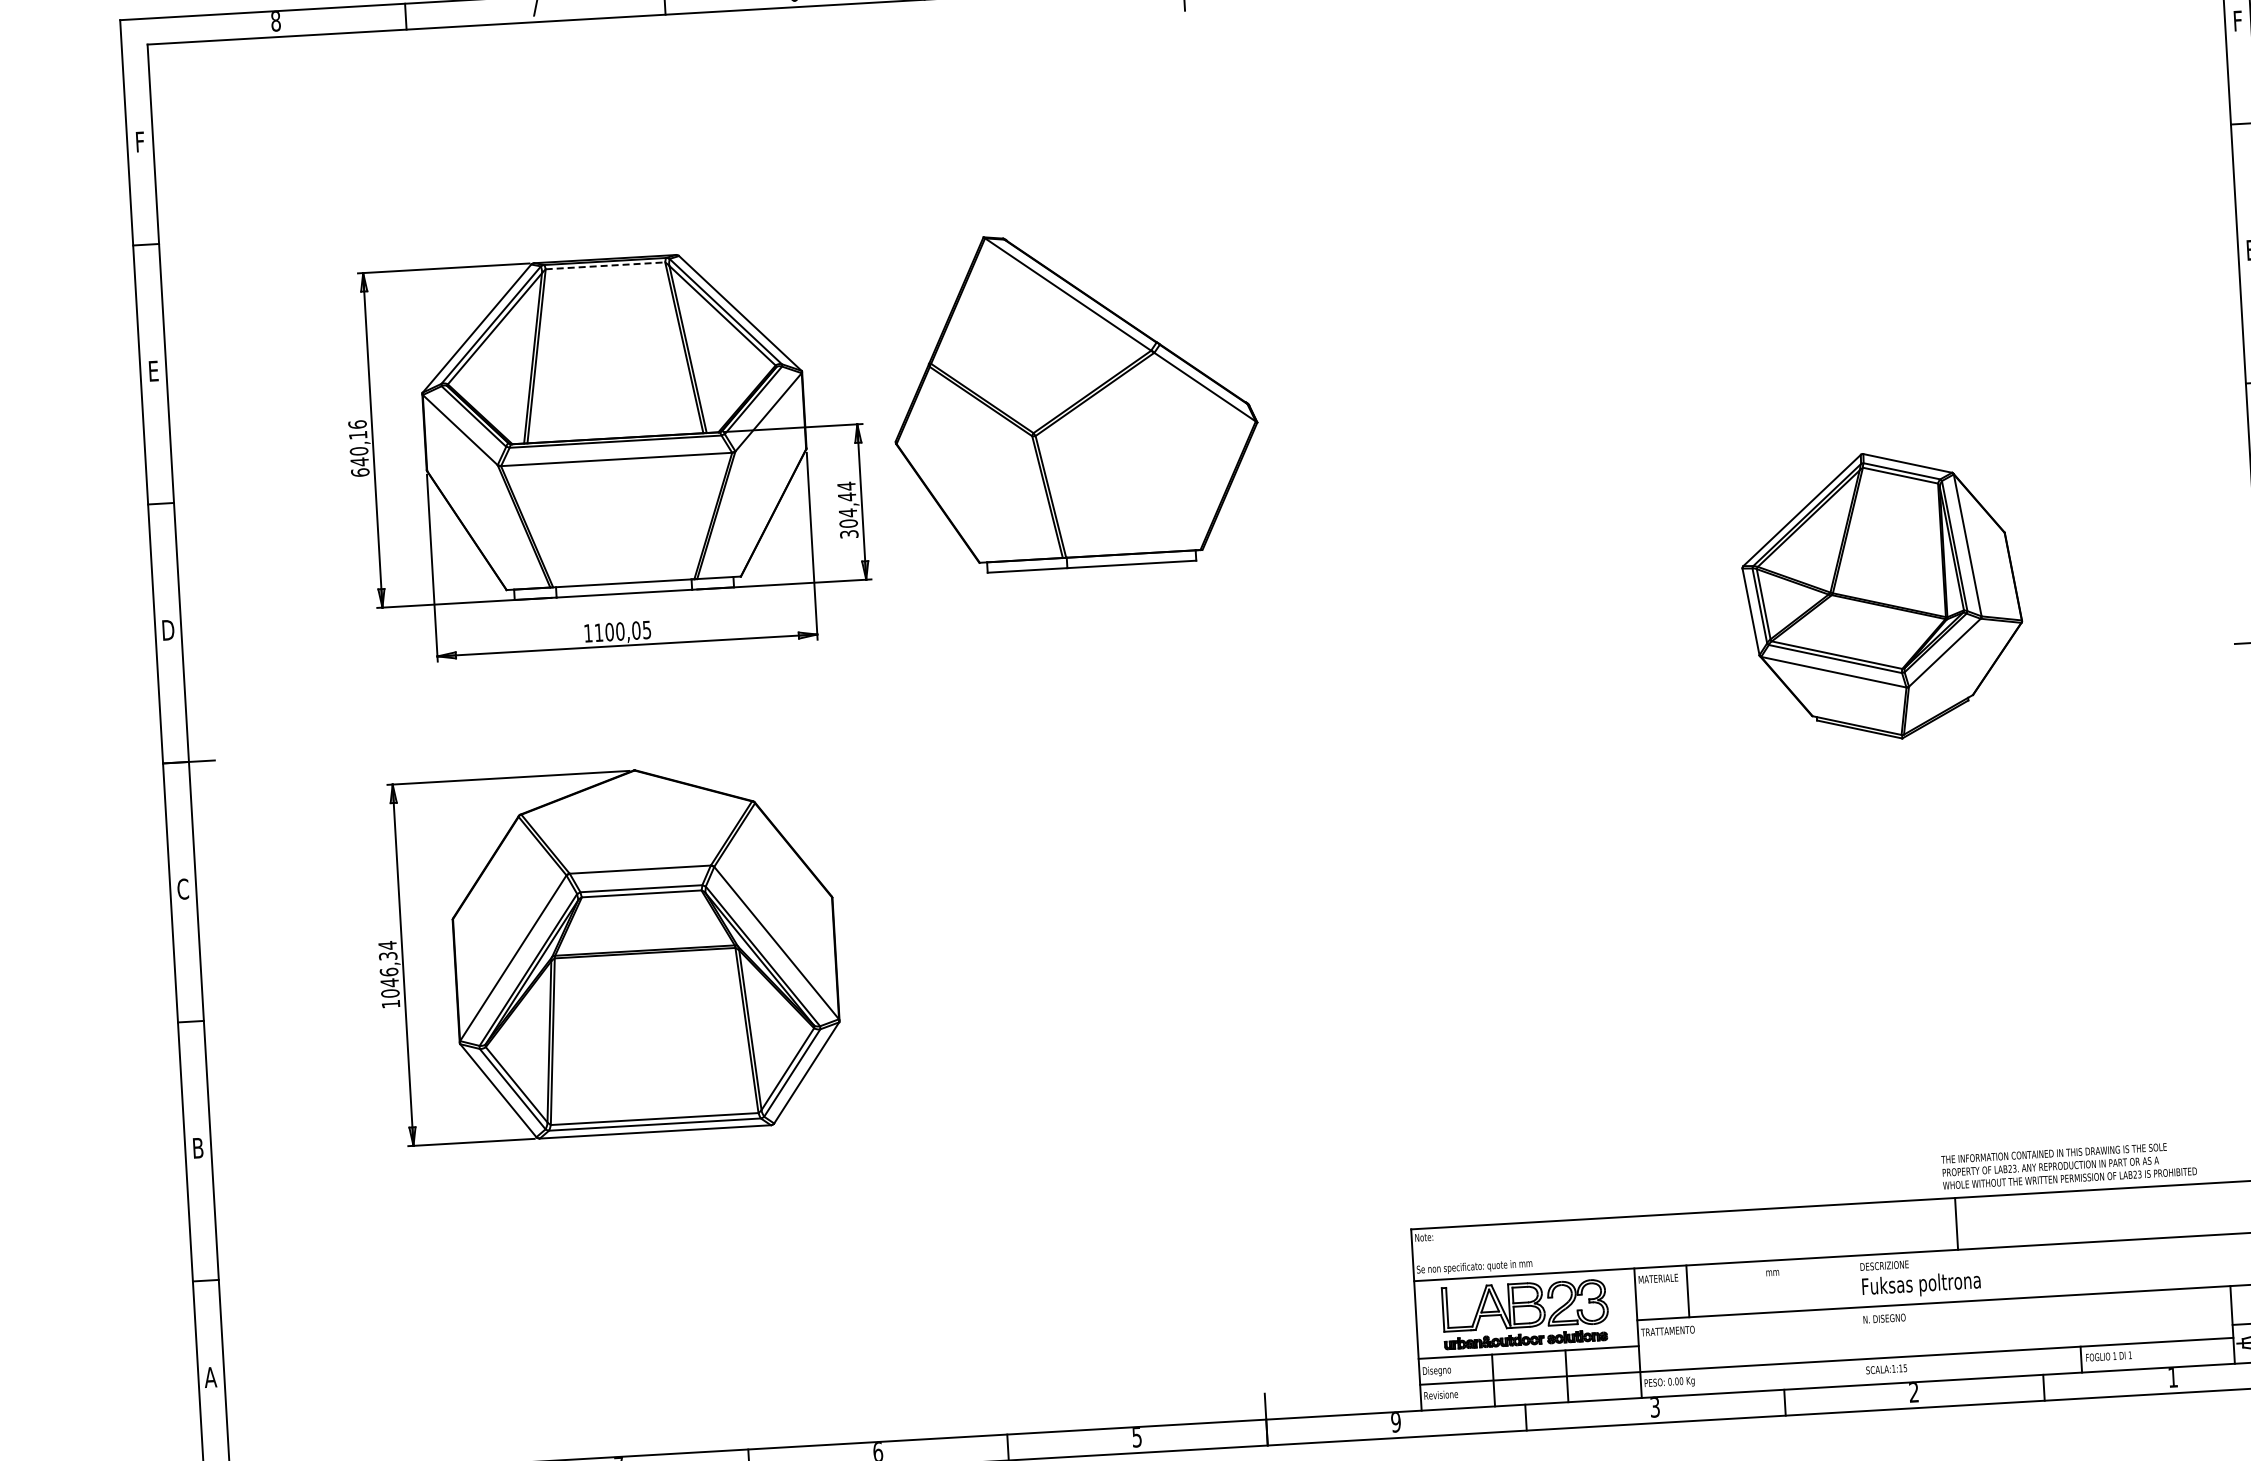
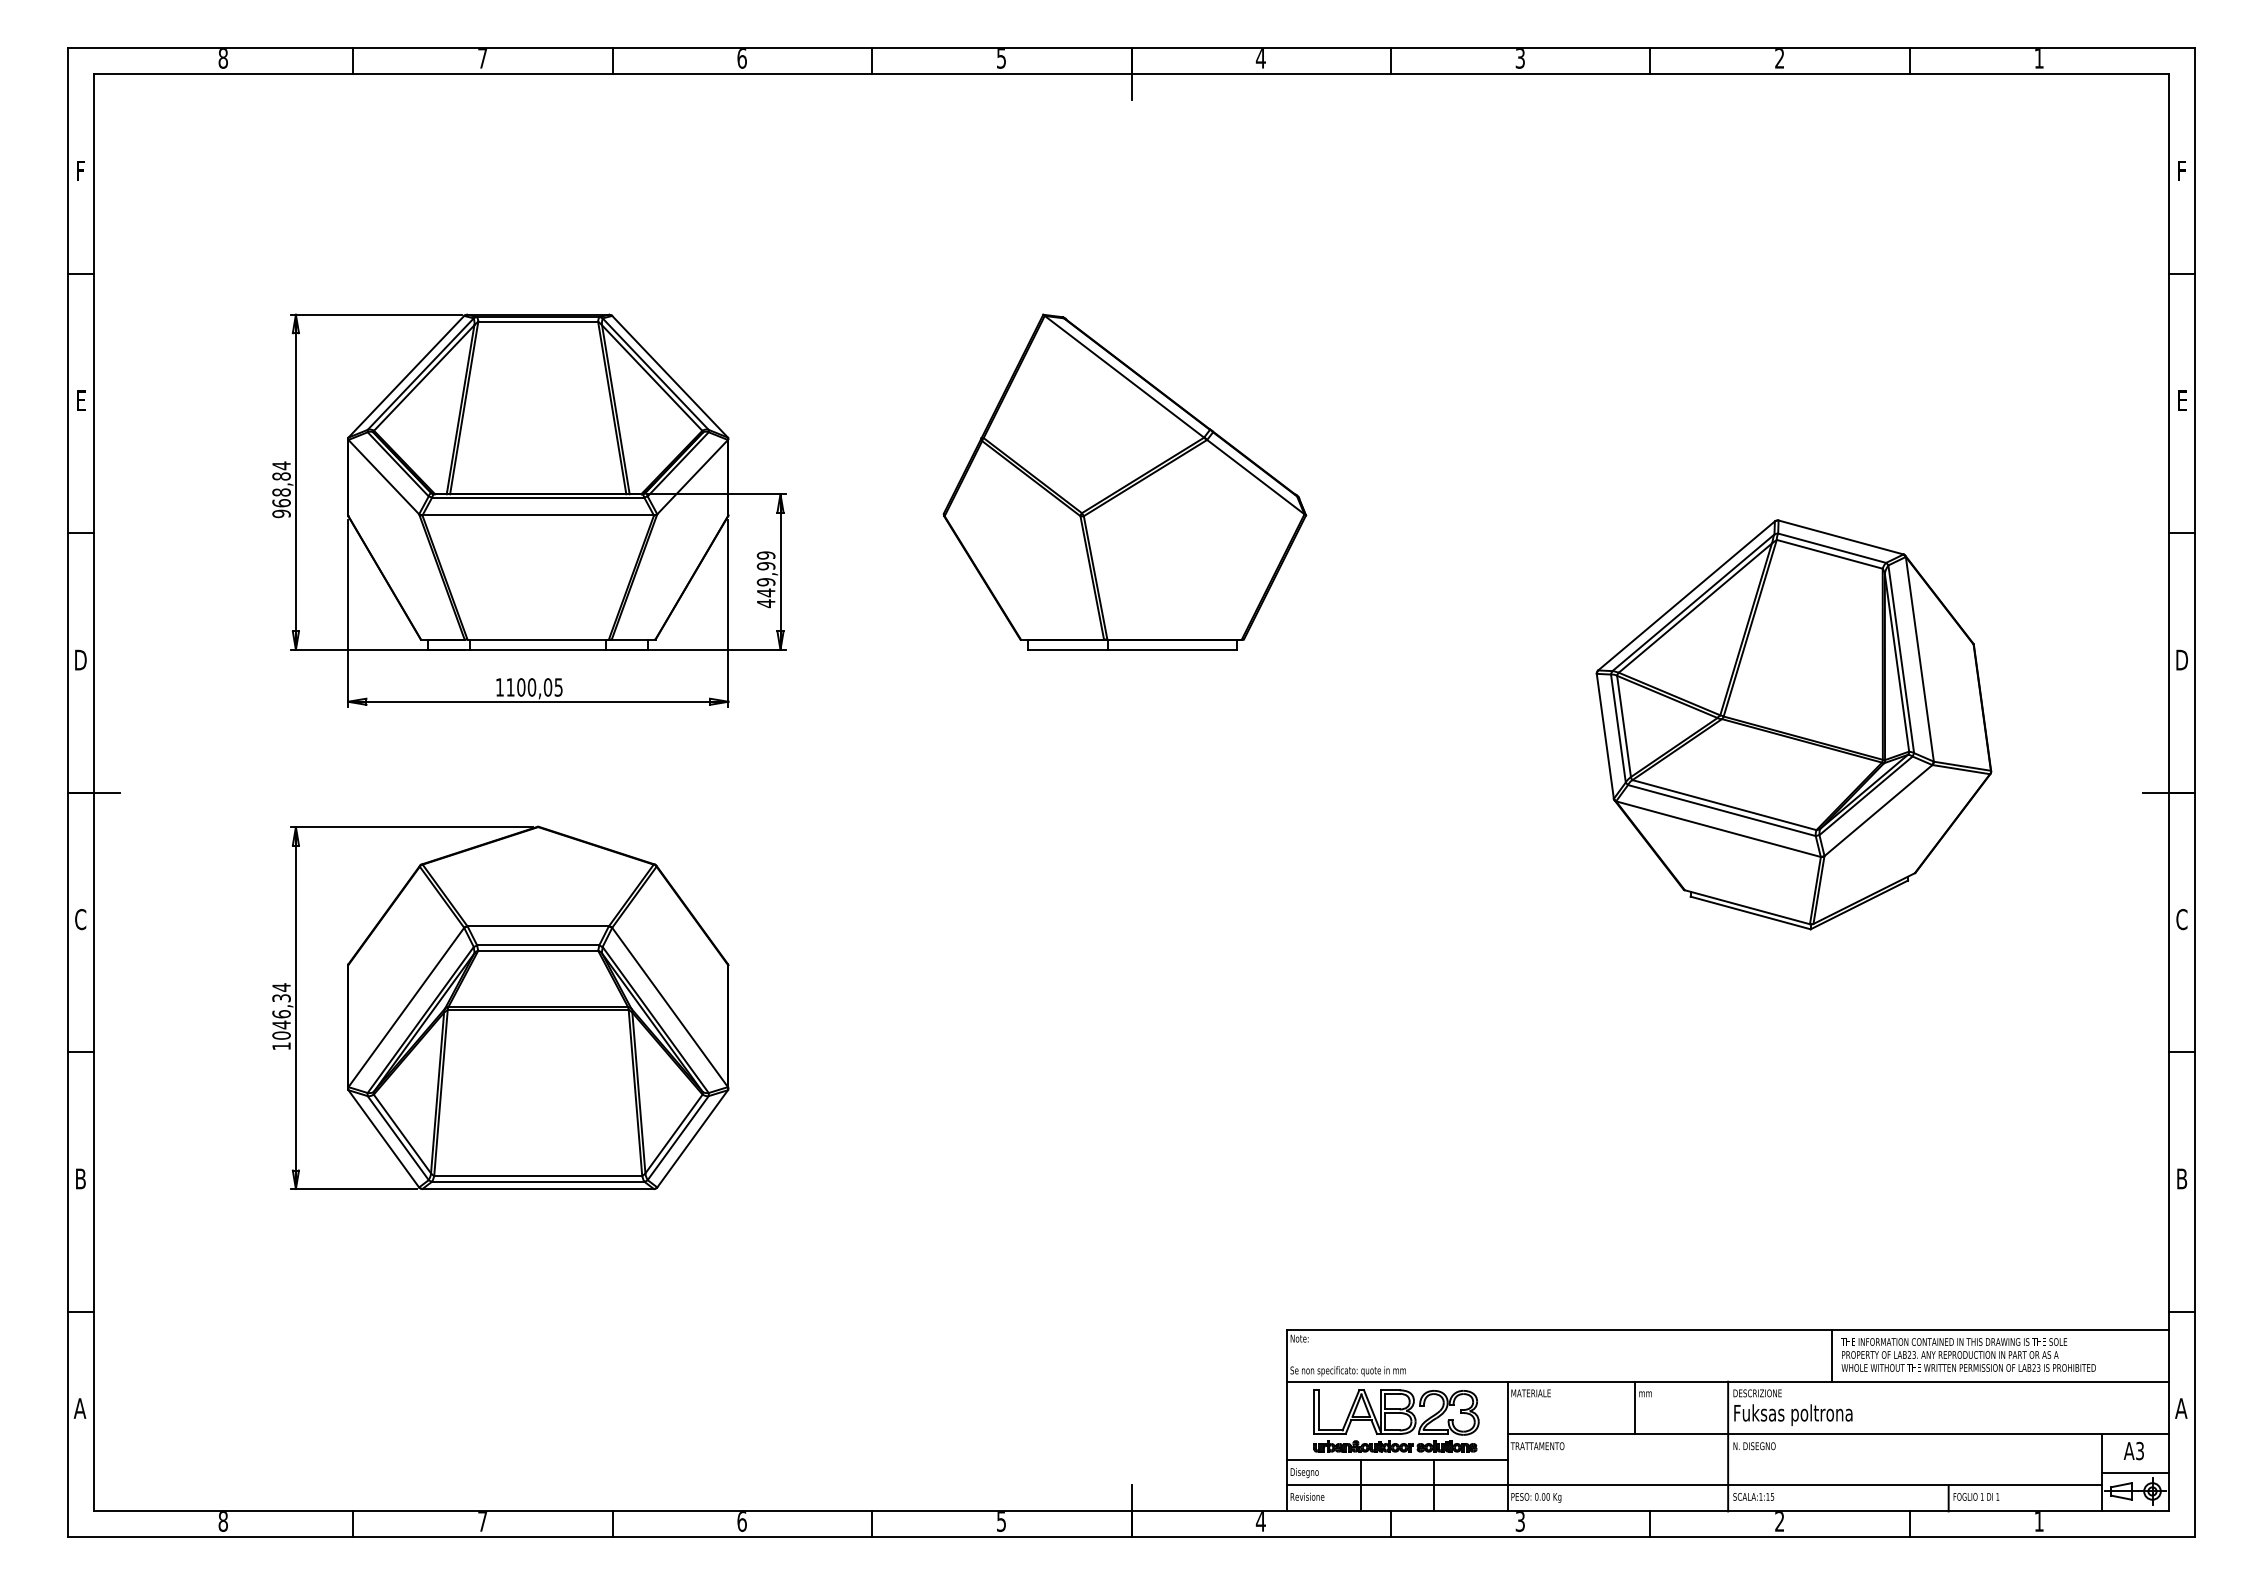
line: (605, 265) -> (538, 321), dashed -> solid
part: (1074, 399) -> (1124, 481), moved
text: (358, 448) -> (281, 489), 640,16 -> 968,84
text: (847, 510) -> (765, 579), 304,44 -> 449,99
part: (1881, 595) -> (1793, 724), size x1.43
text: (2068, 1165) -> (1968, 1354), moved
line: (1687, 1291) -> (1634, 1407), moved
line: (1858, 1320) -> (1728, 1446), added
text: (1395, 1422) -> (1260, 1521), 9 -> 4

